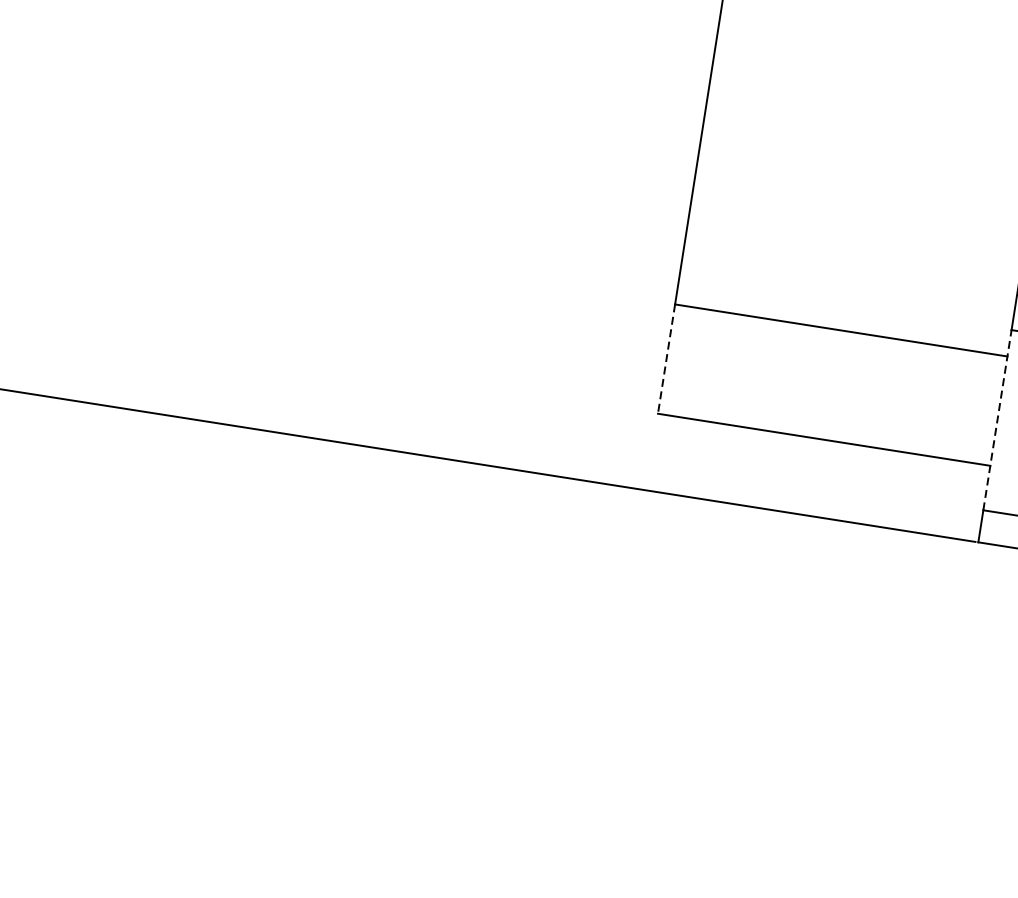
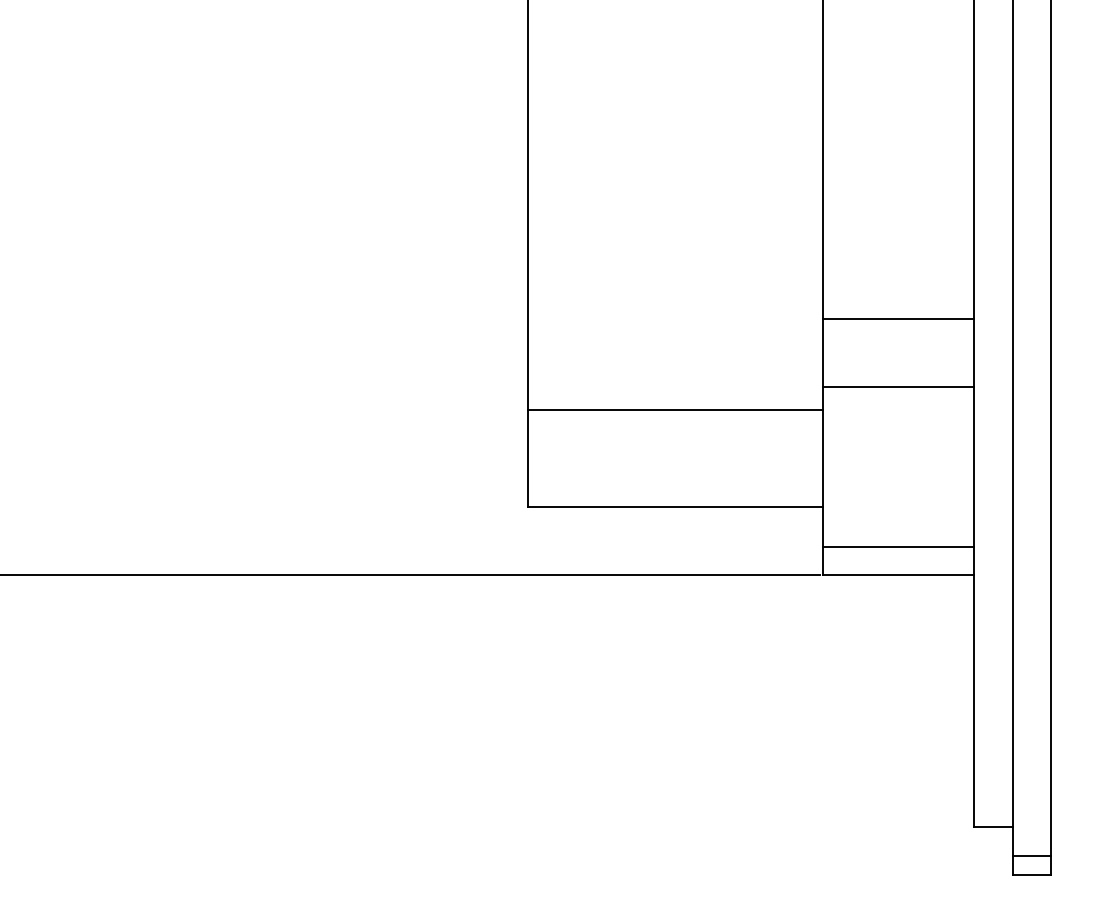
line: (666, 359) -> (528, 459), dashed -> solid
line: (997, 419) -> (822, 466), dashed -> solid

